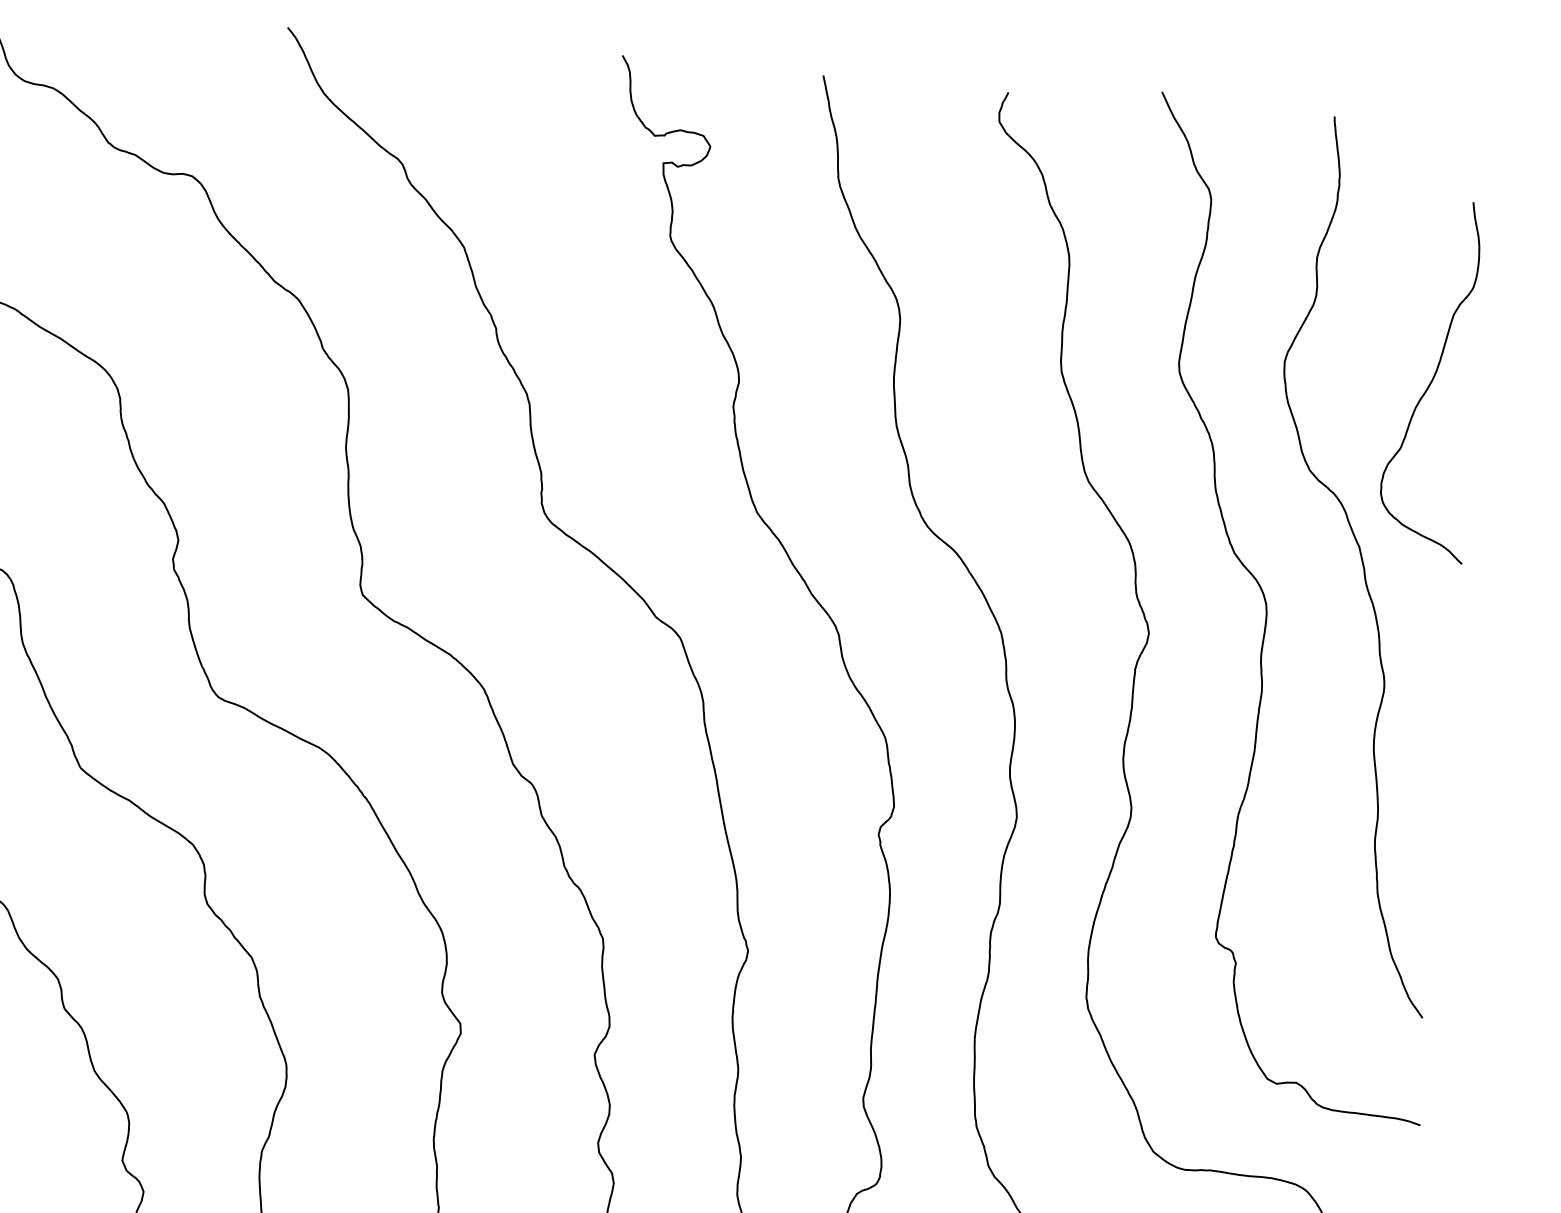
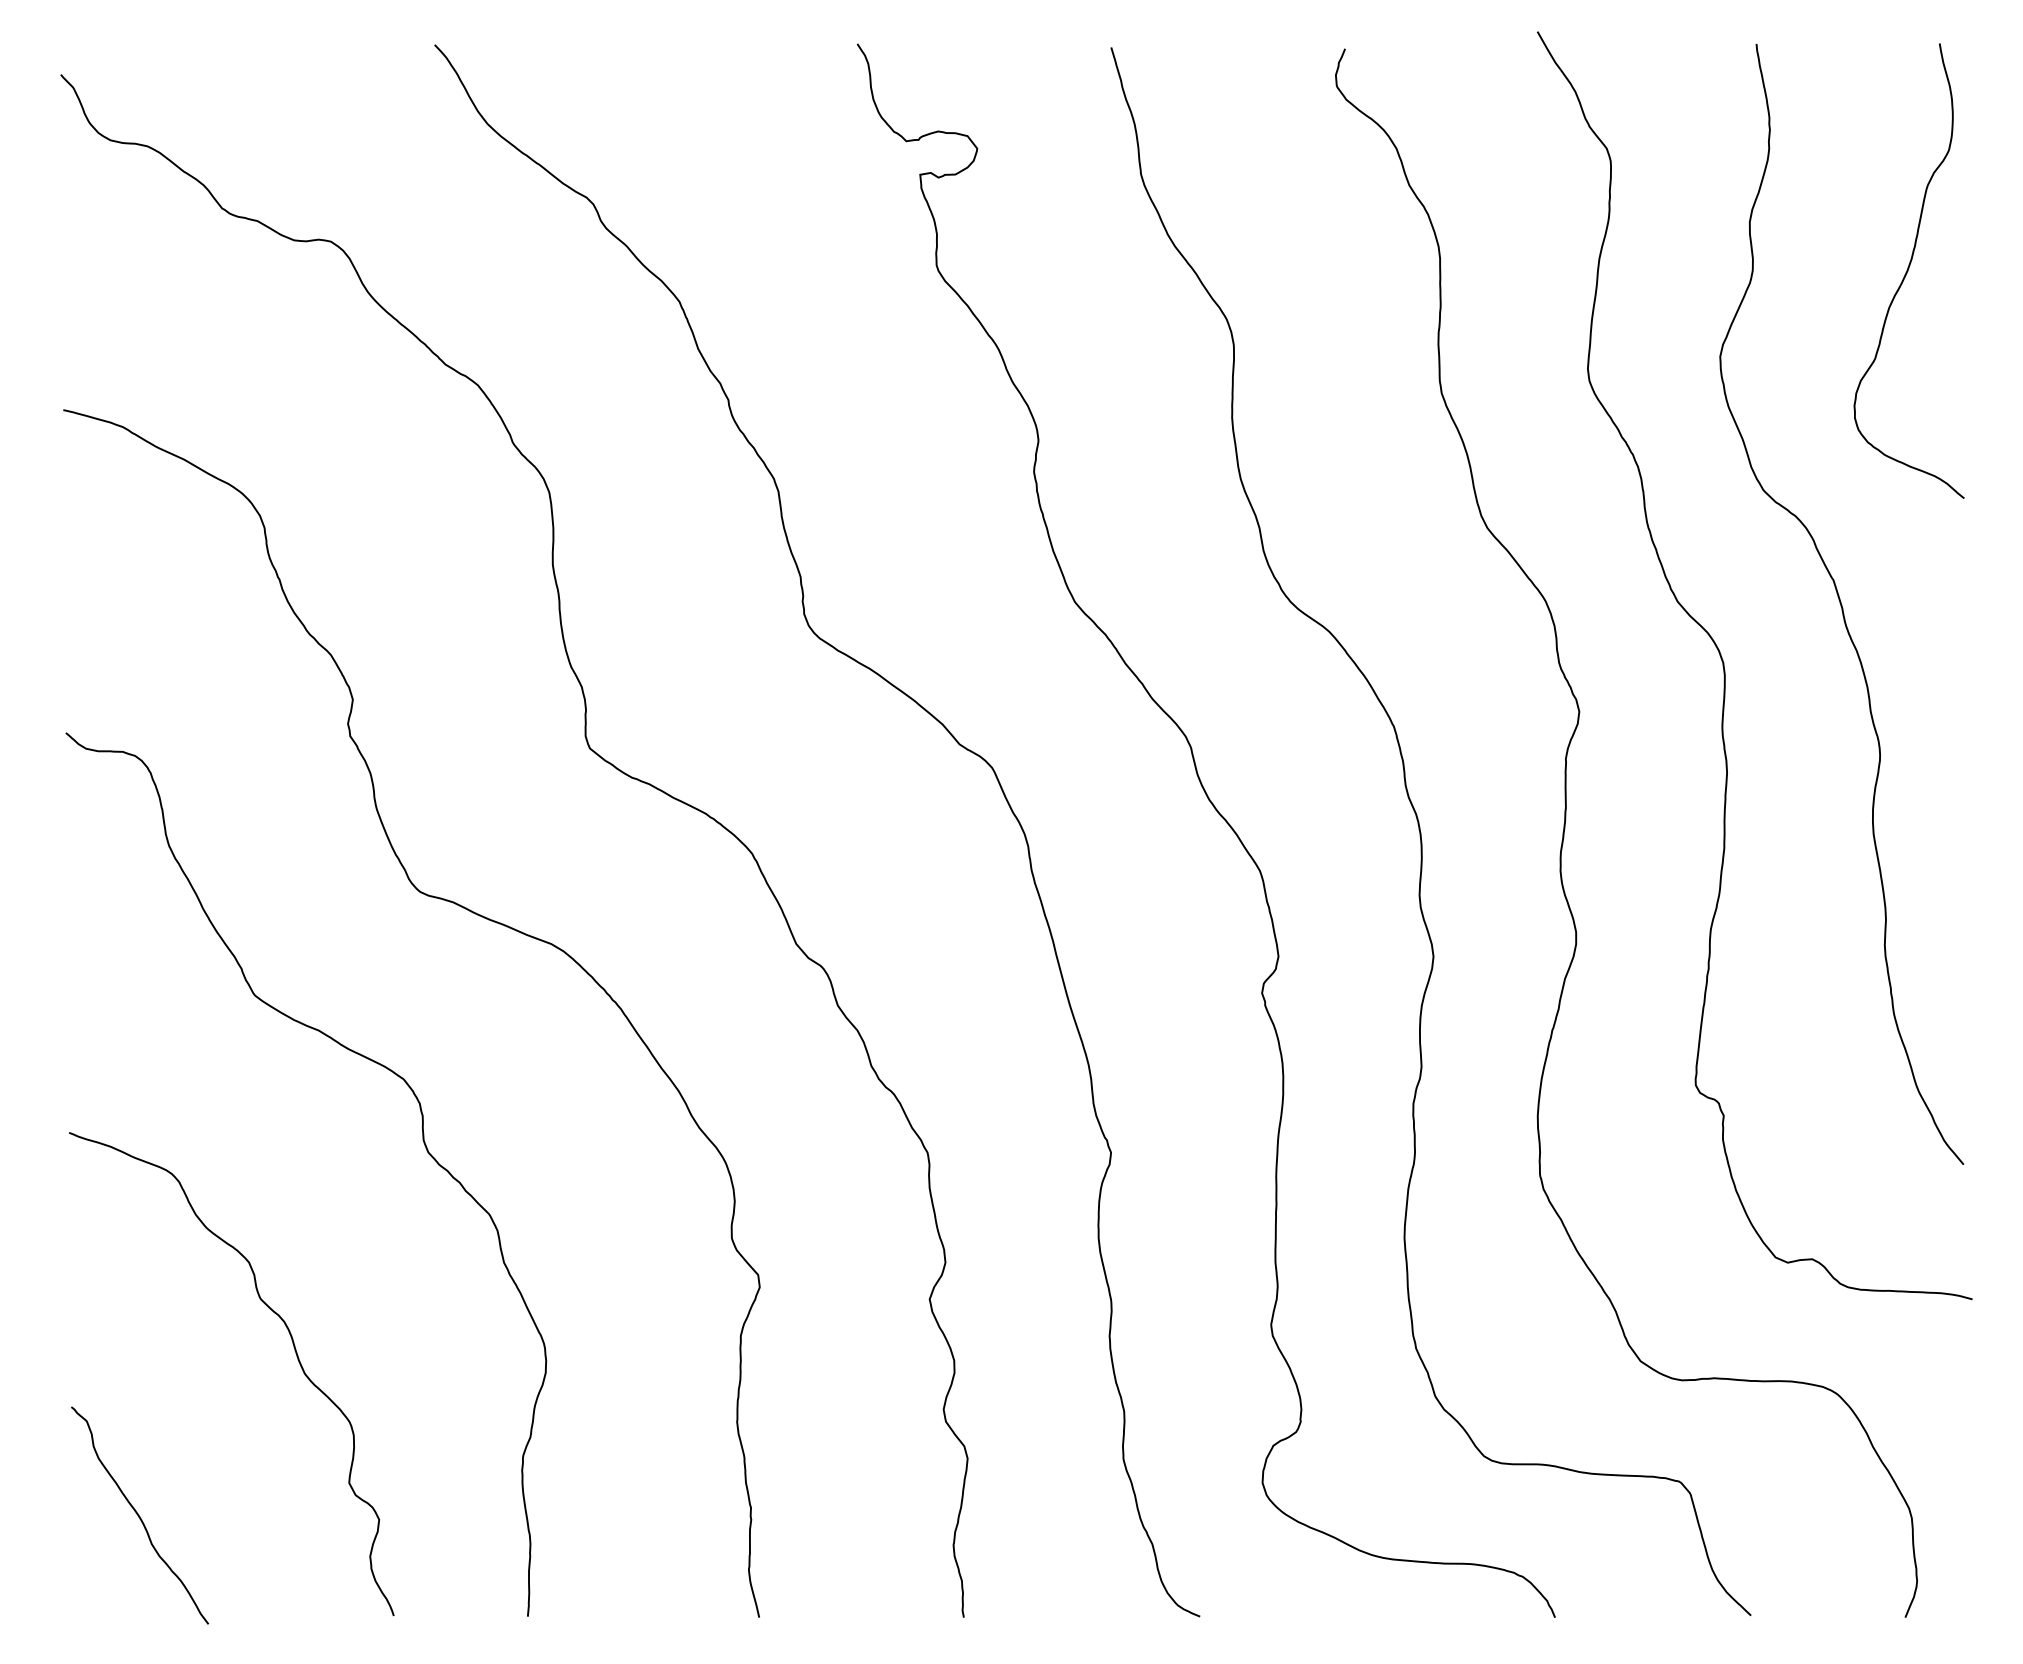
curve: (1433, 379) -> (1908, 270), moved

